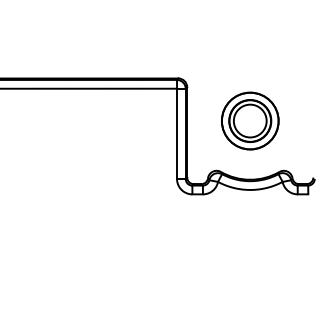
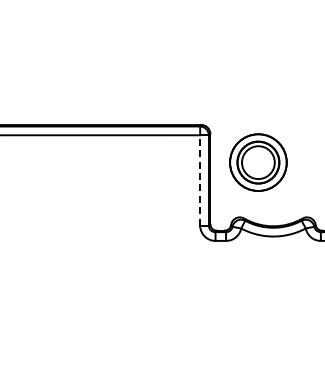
part: (250, 120) -> (258, 162), moved
line: (177, 132) -> (200, 179), solid -> dashed

